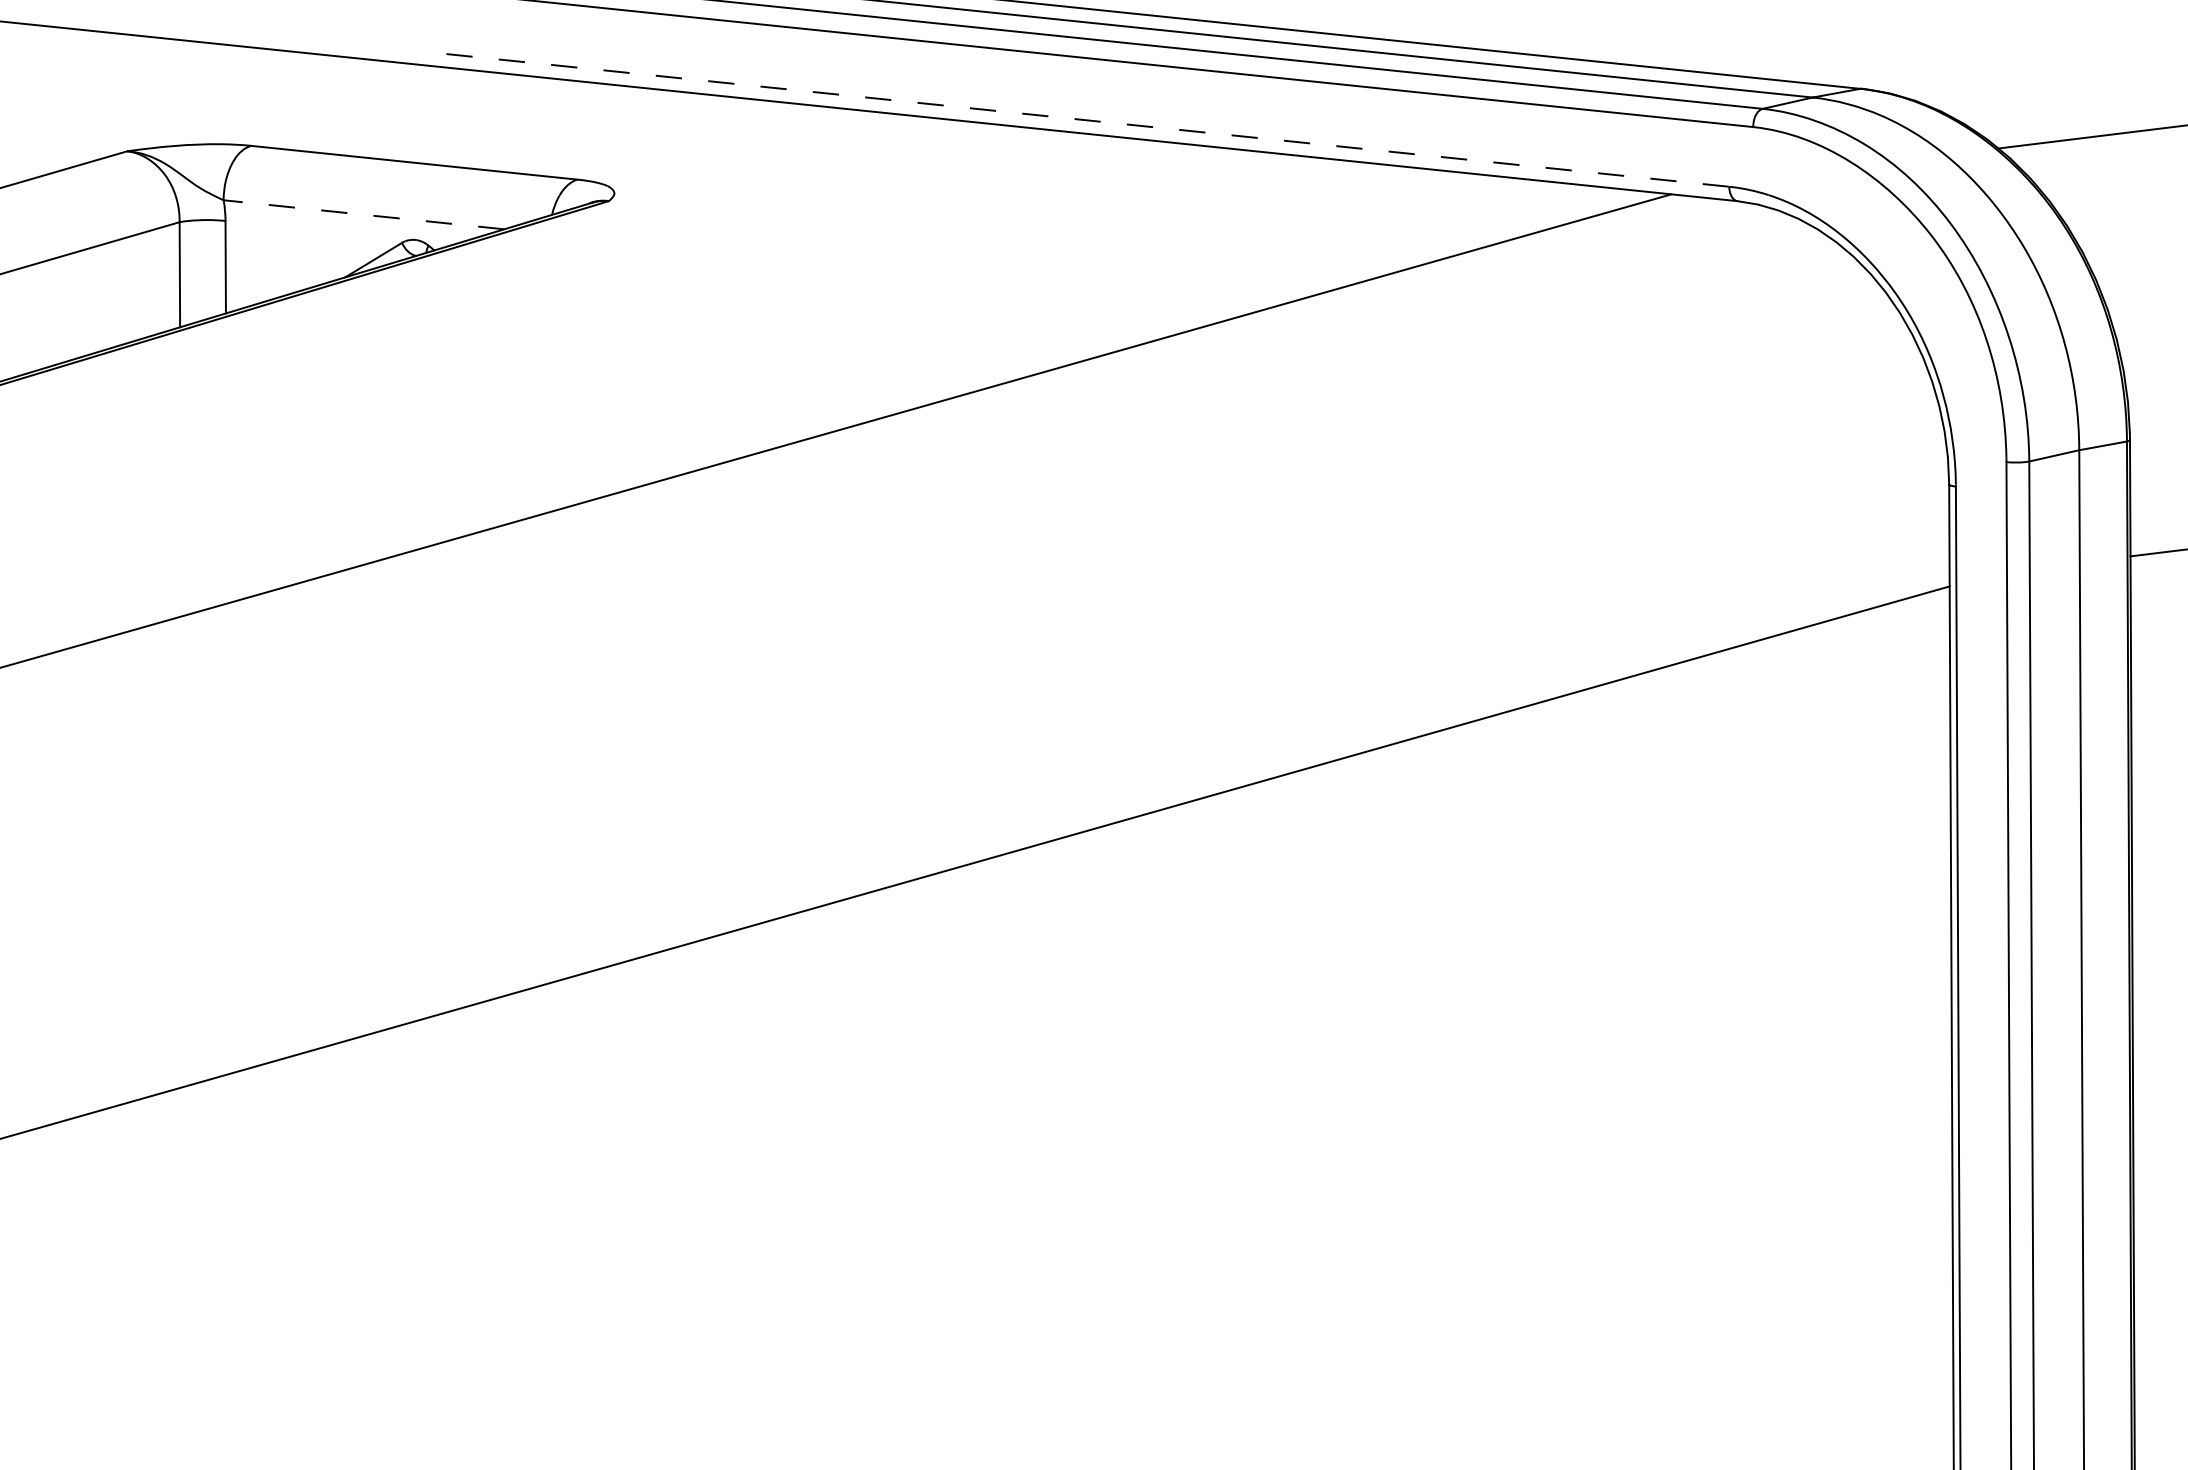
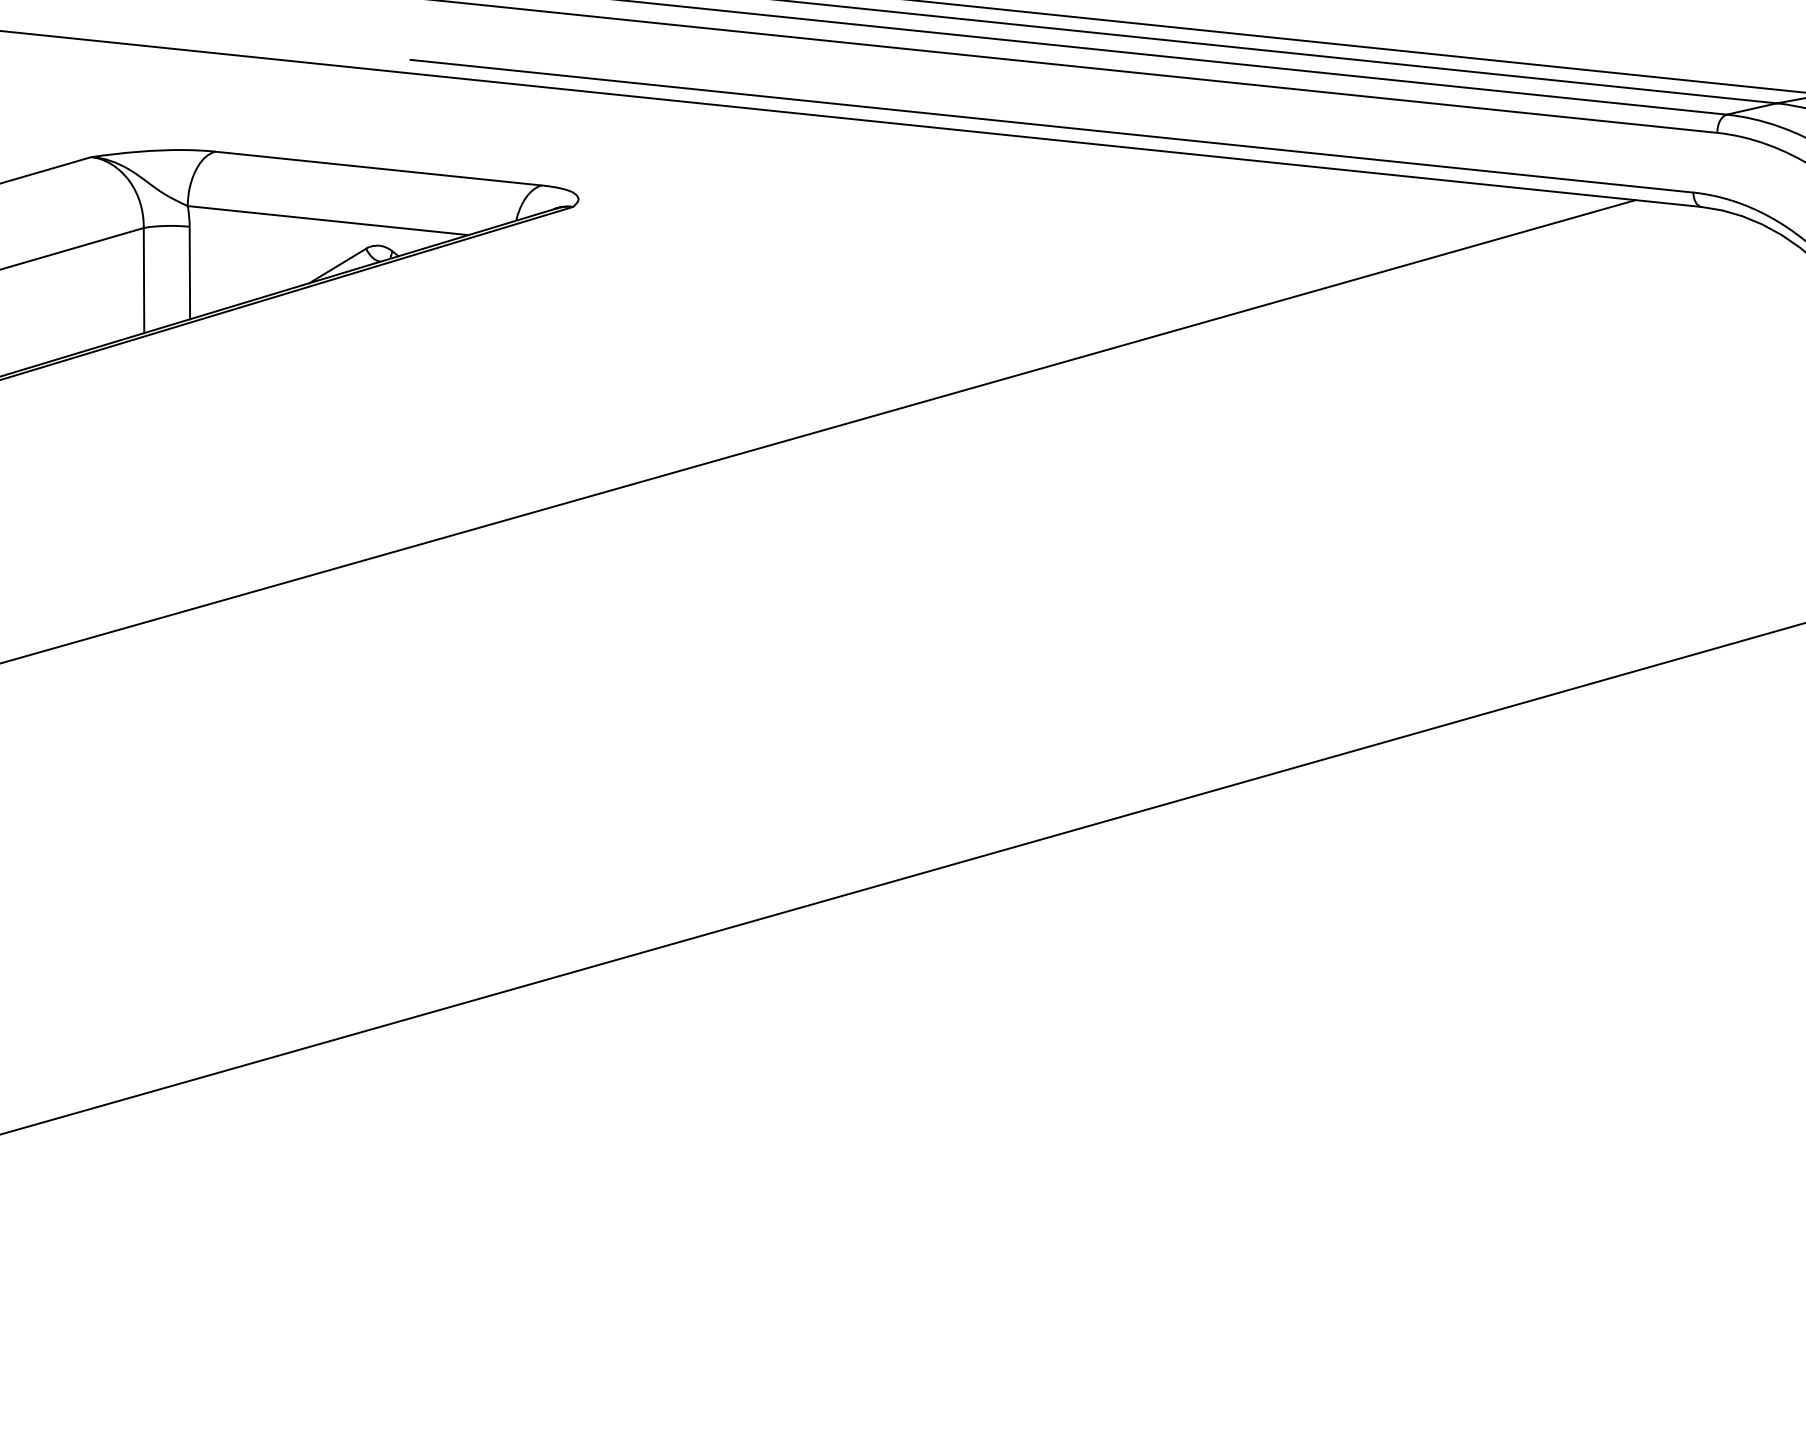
line: (1087, 120) -> (1051, 126), dashed -> solid
line: (363, 214) -> (327, 220), dashed -> solid

